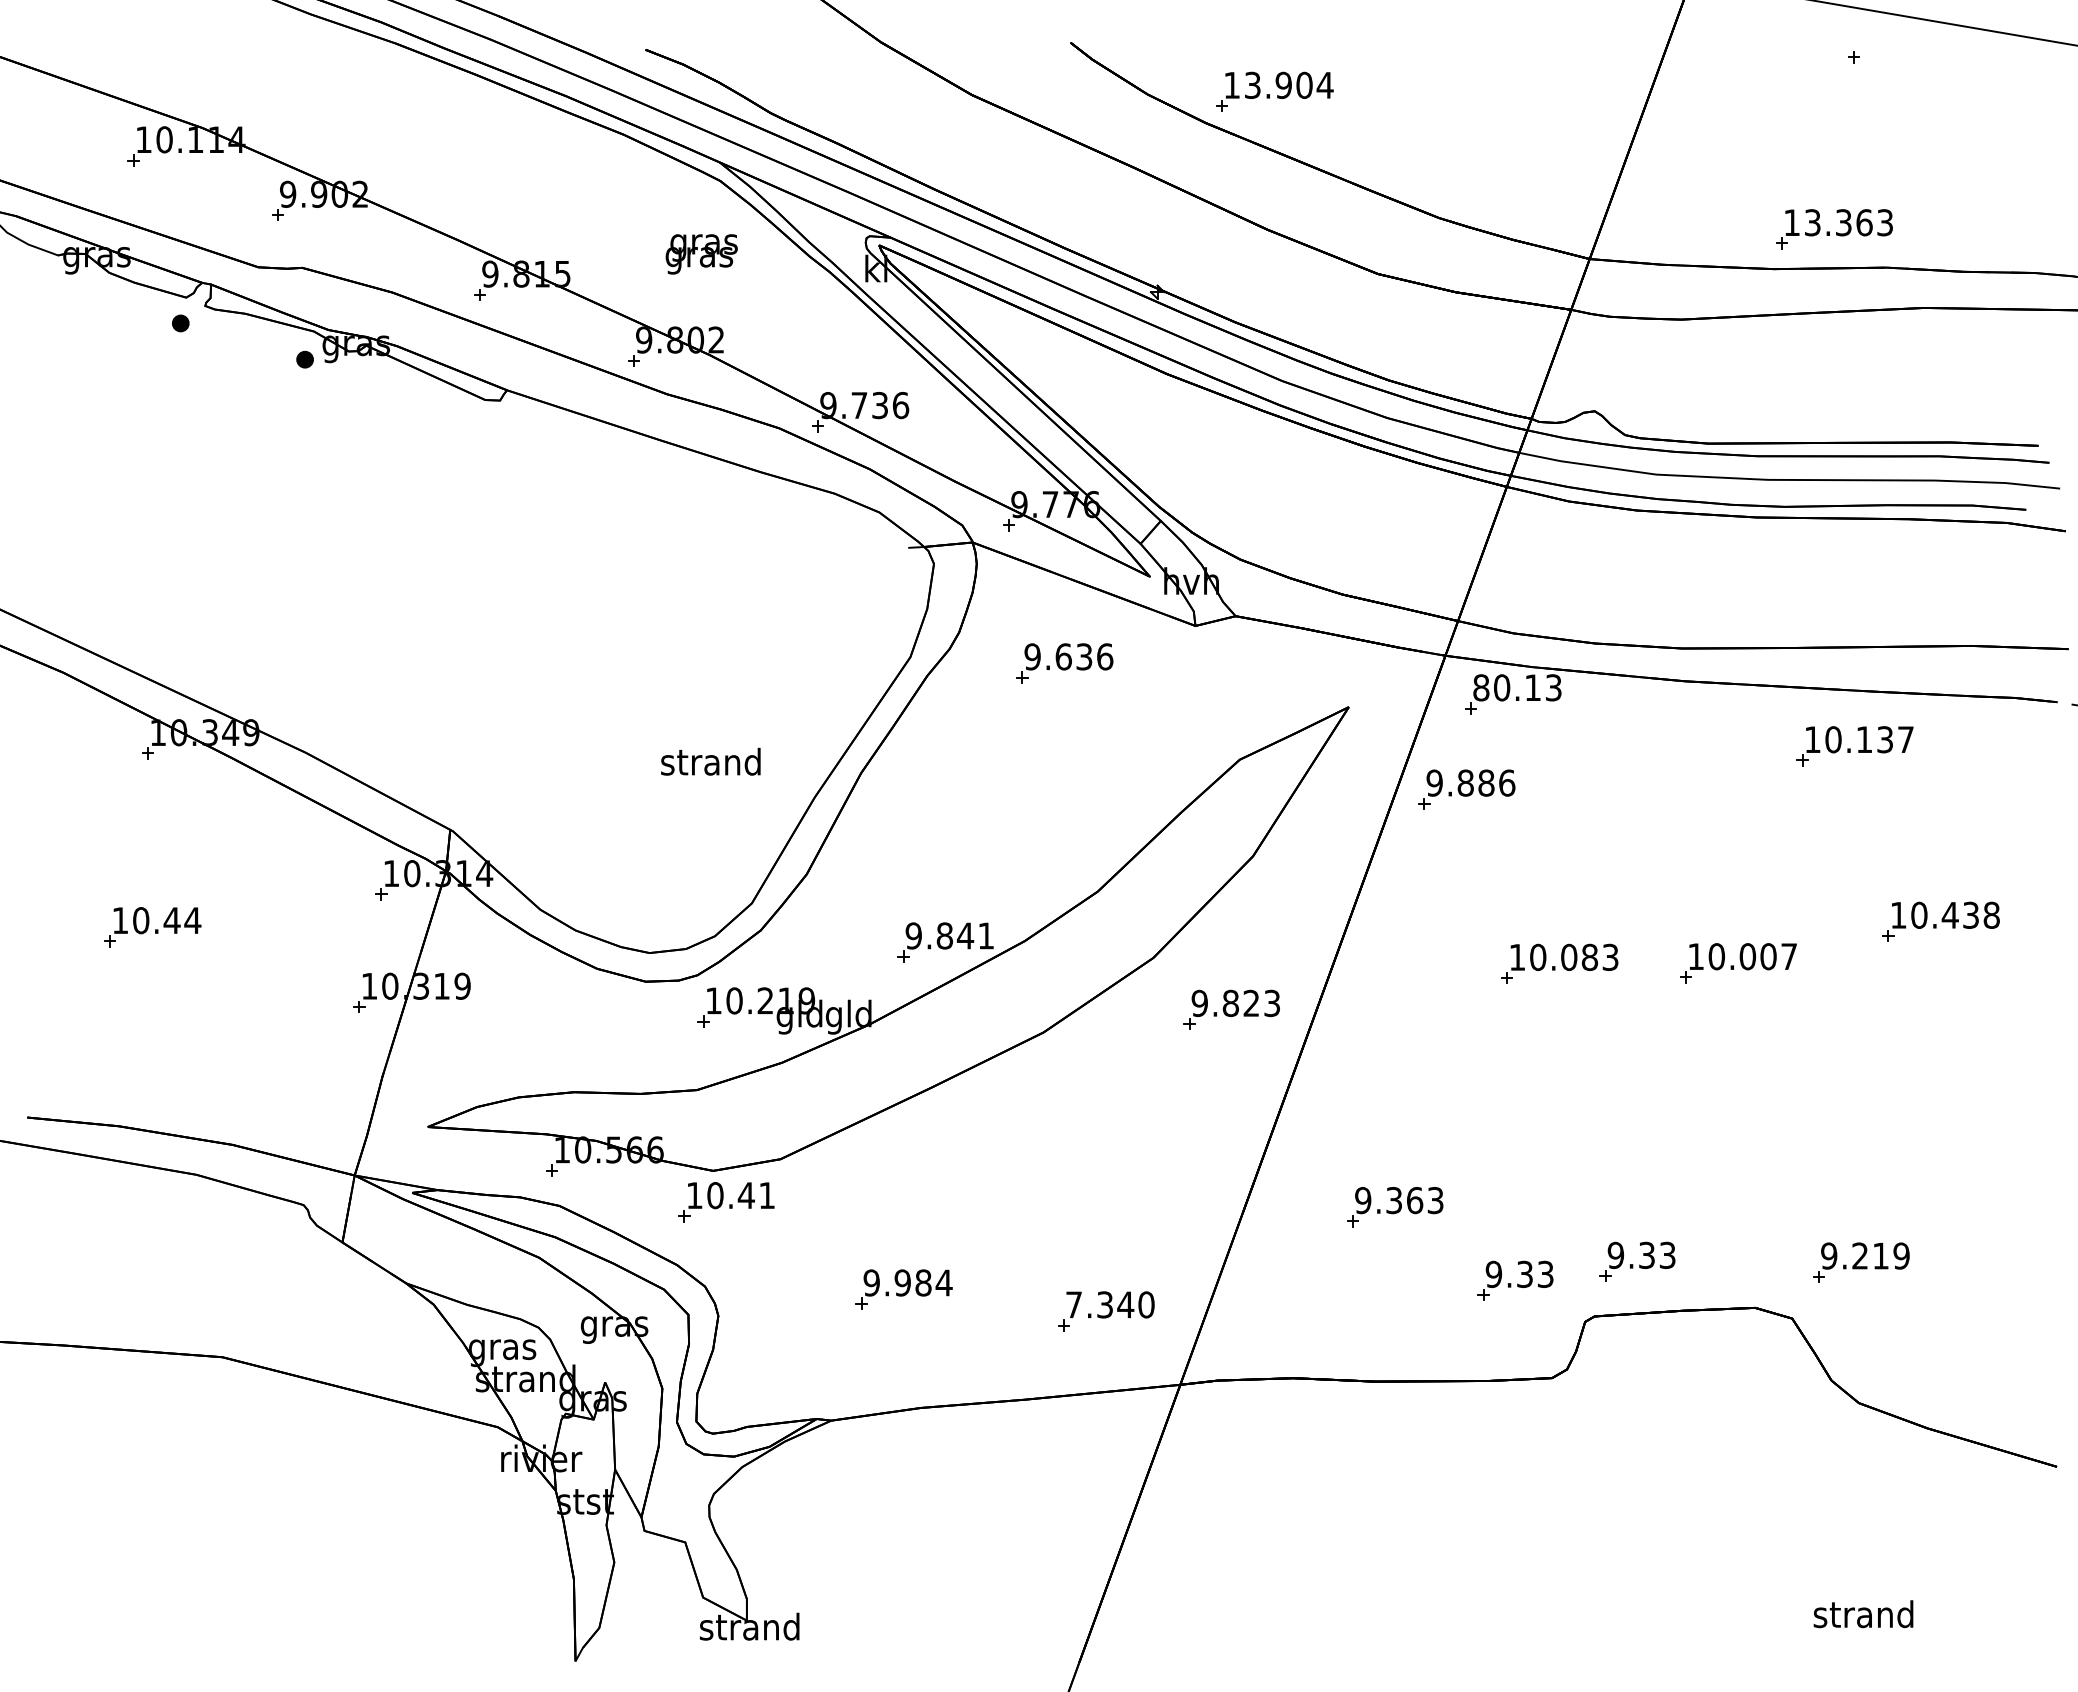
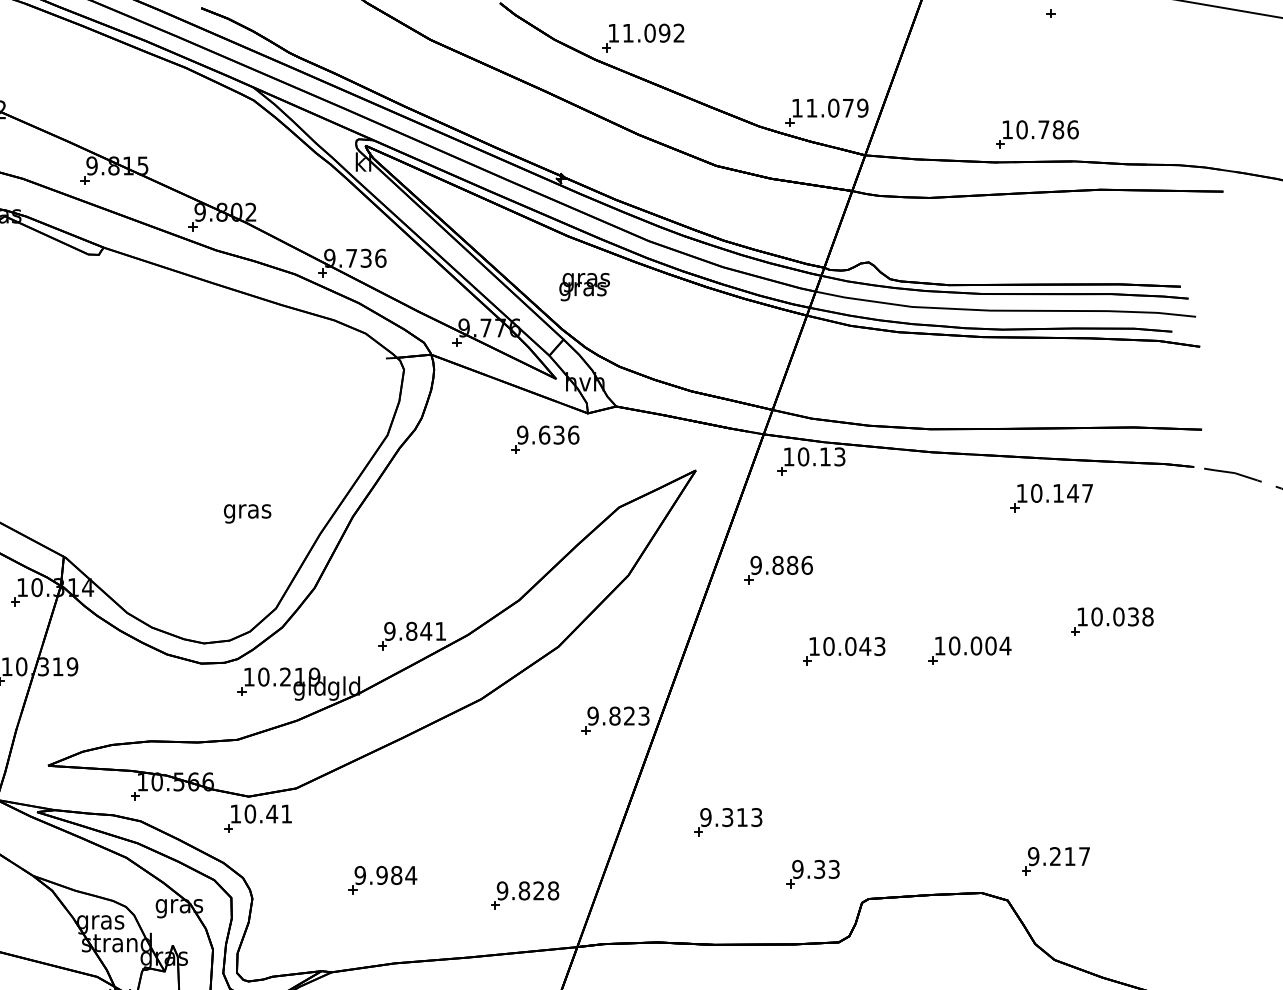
text: (1289, 84) -> (654, 32), 13.904 -> 11.092
part: (1535, 198) -> (827, 112), added
text: (1848, 222) -> (1047, 129), 13.363 -> 10.786
text: (701, 254) -> (584, 287), moved
part: (1064, 663) -> (545, 439), moved
text: (1481, 687) -> (789, 456), 80.13 -> 10.13
text: (1884, 739) -> (1072, 493), 10.137 -> 10.147
text: (710, 764) -> (246, 510), strand -> gras
part: (1466, 789) -> (778, 569), moved
text: (1949, 914) -> (1118, 616), 10.438 -> 10.038
text: (1589, 956) -> (865, 645), 10.083 -> 10.043
text: (1788, 956) -> (1005, 645), 10.007 -> 10.004
part: (1231, 1009) -> (615, 720), moved
text: (1415, 1200) -> (742, 817), 9.363 -> 9.313
text: (1901, 1255) -> (1084, 856), 9.219 -> 9.217
part: (1637, 1261) -> (898, 860), removed
text: (1109, 1304) -> (527, 890), 7.340 -> 9.828

